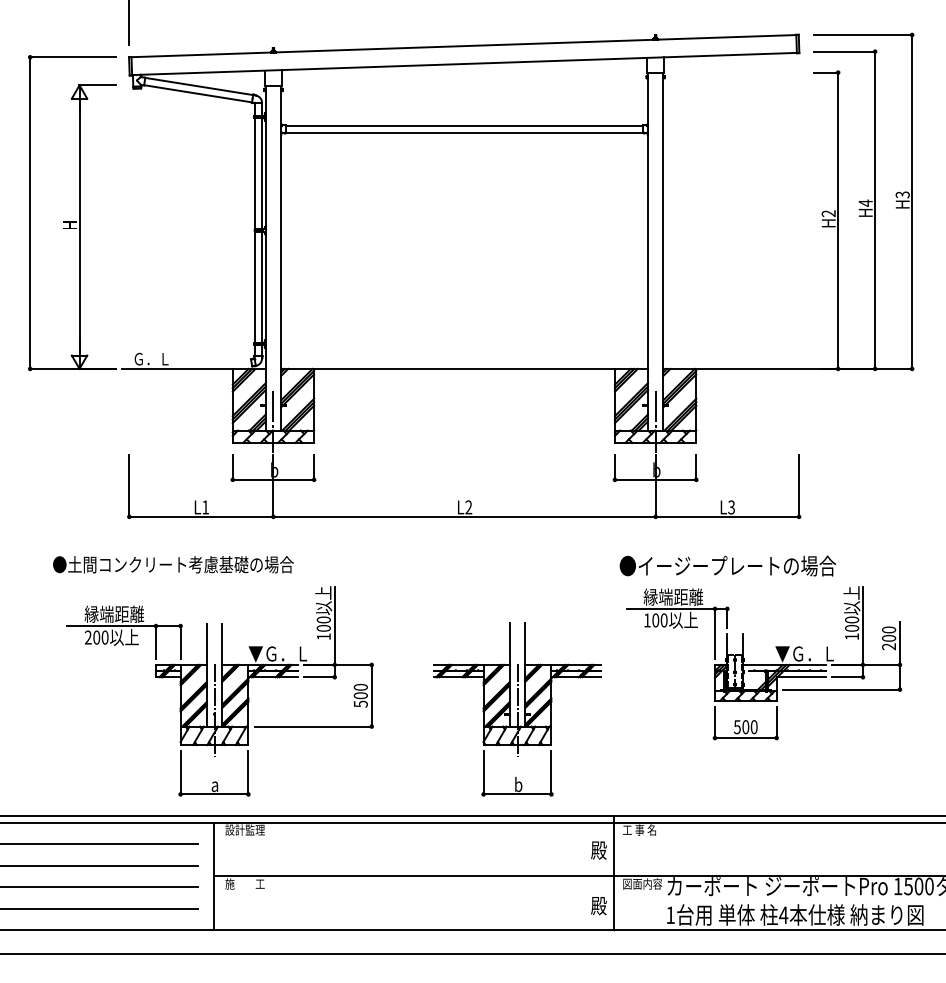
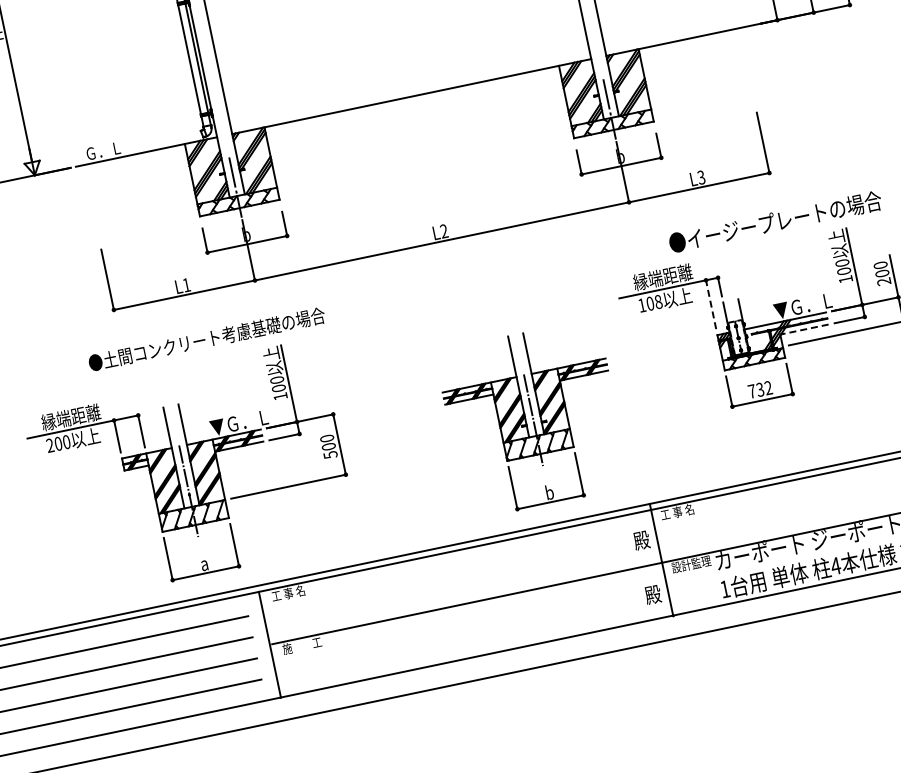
text: (173, 564) -> (206, 339), moved
text: (727, 565) -> (774, 221), moved
text: (663, 620) -> (657, 302), 100 -> 108
line: (715, 633) -> (711, 304), solid -> dashed
line: (801, 677) -> (804, 329), solid -> dashed
part: (219, 691) -> (189, 471), moved
text: (745, 727) -> (760, 390), 500 -> 732
text: (244, 829) -> (290, 592), 設計監理 -> 工 事 名
text: (642, 883) -> (691, 563), 図面内容 -> 設計監理

